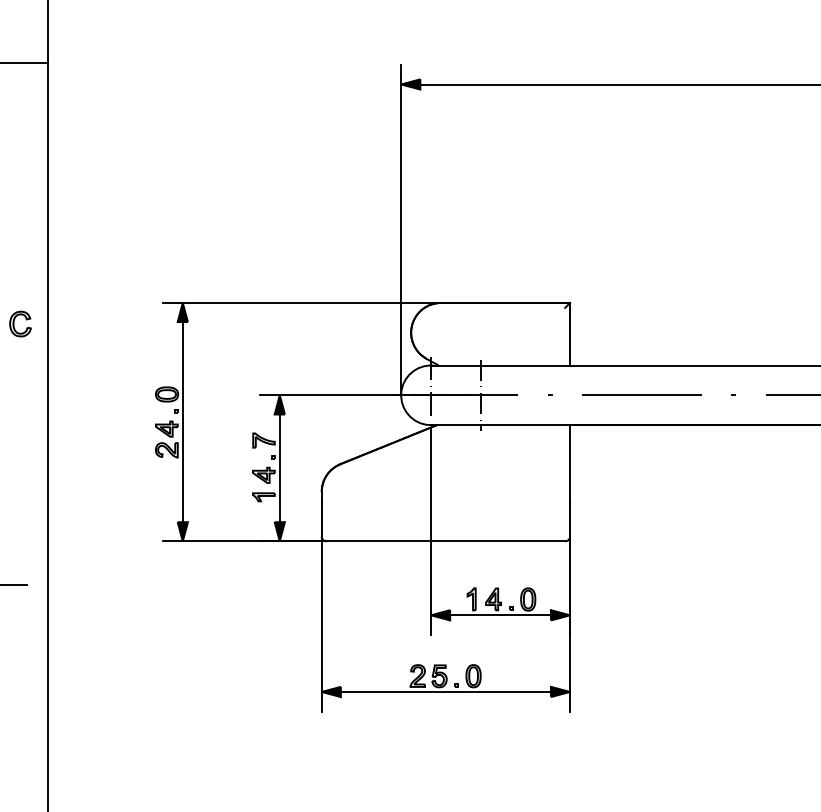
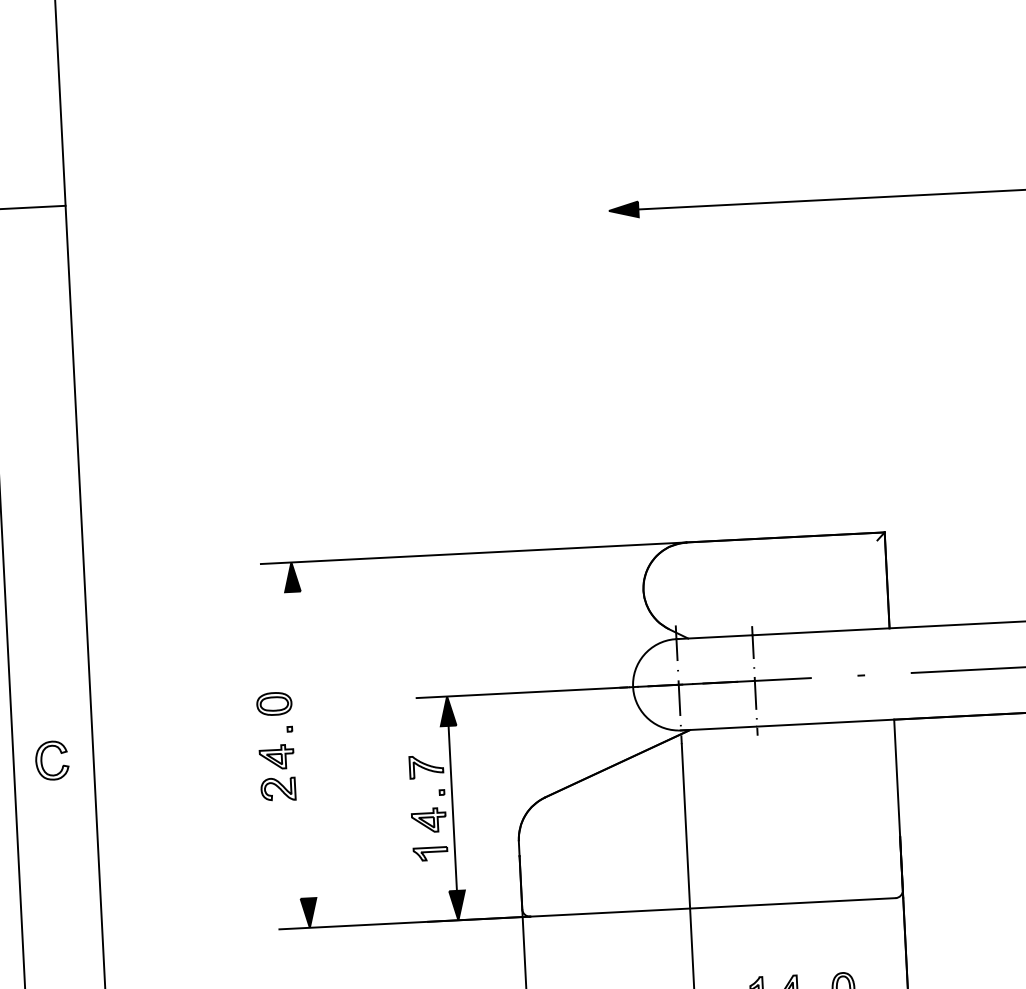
line: (401, 229) -> (620, 433), removed
part: (20, 323) -> (52, 759), moved
line: (182, 422) -> (300, 745), removed

